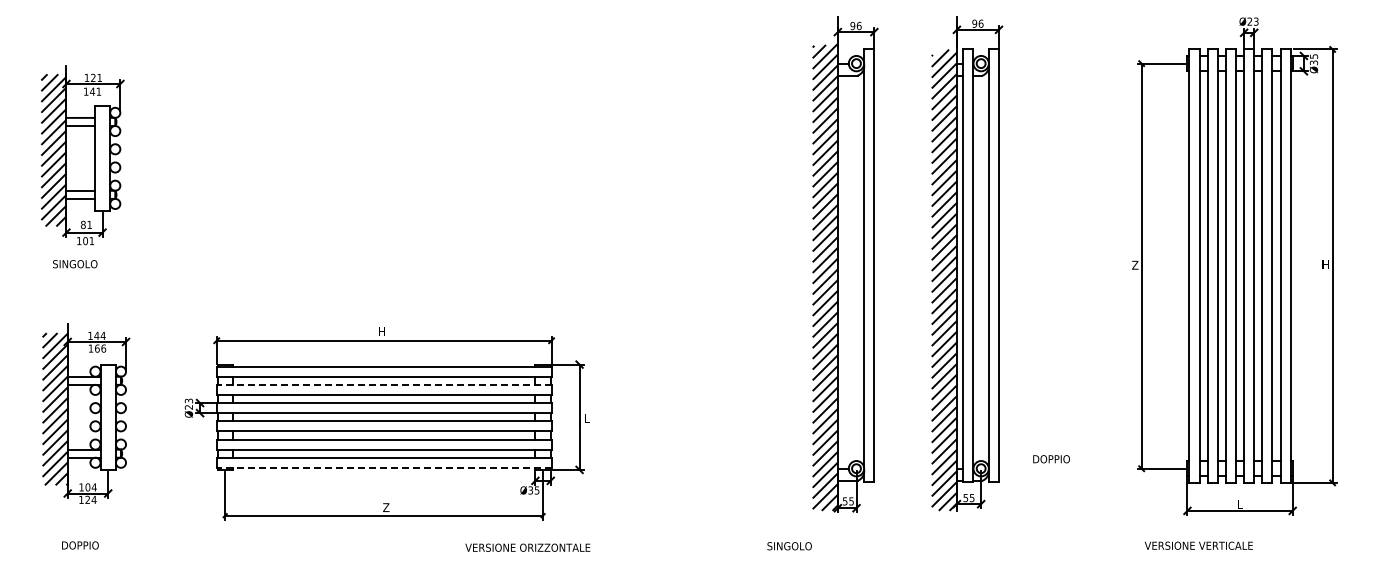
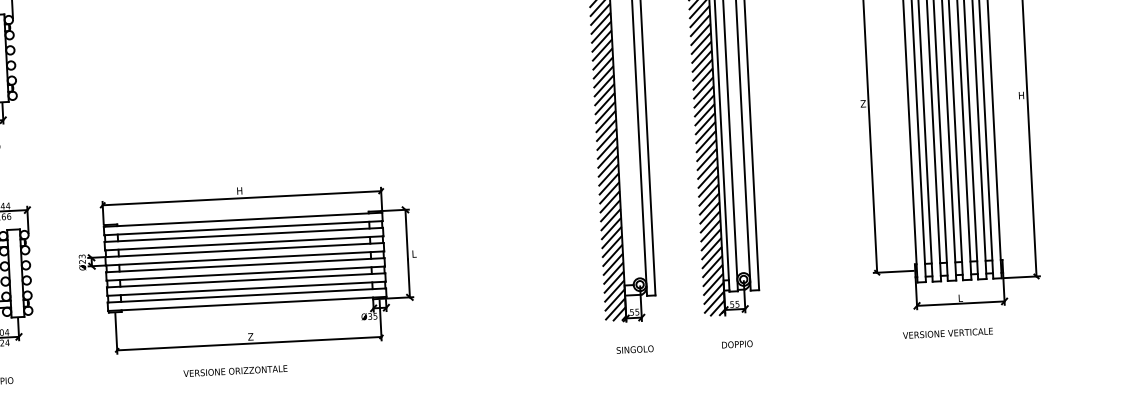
line: (383, 384) -> (243, 234), dashed -> solid
text: (1051, 459) -> (737, 344), moved
line: (383, 467) -> (246, 303), dashed -> solid
text: (1198, 545) -> (947, 333), moved
text: (789, 546) -> (635, 349), moved
text: (527, 547) -> (235, 370), moved

